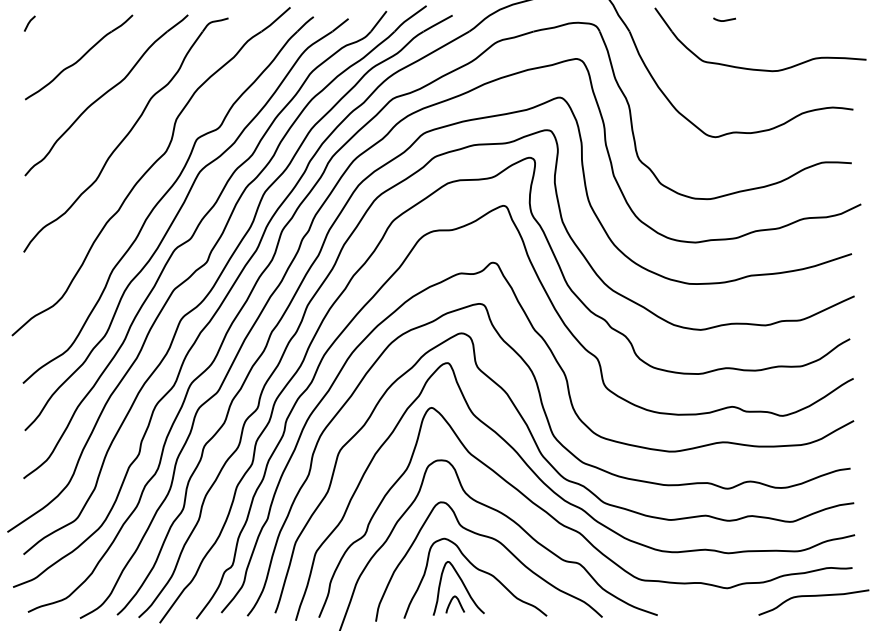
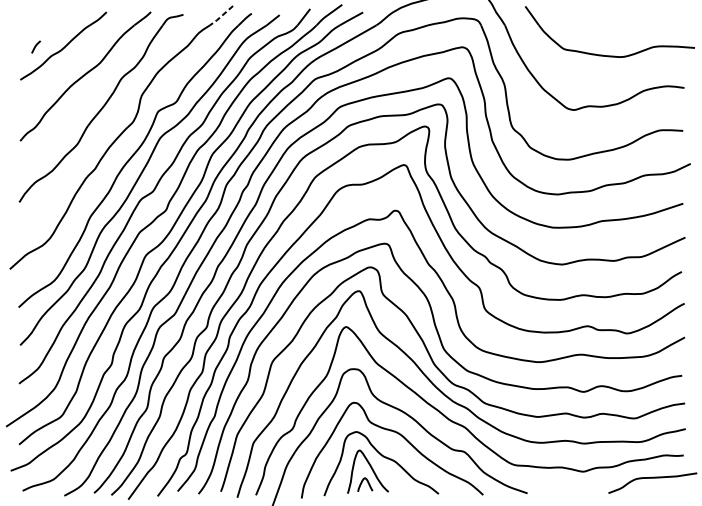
curve: (725, 19) -> (581, 15), removed
line: (275, 20) -> (221, 16), solid -> dashed
line: (29, 23) -> (35, 46), moved

